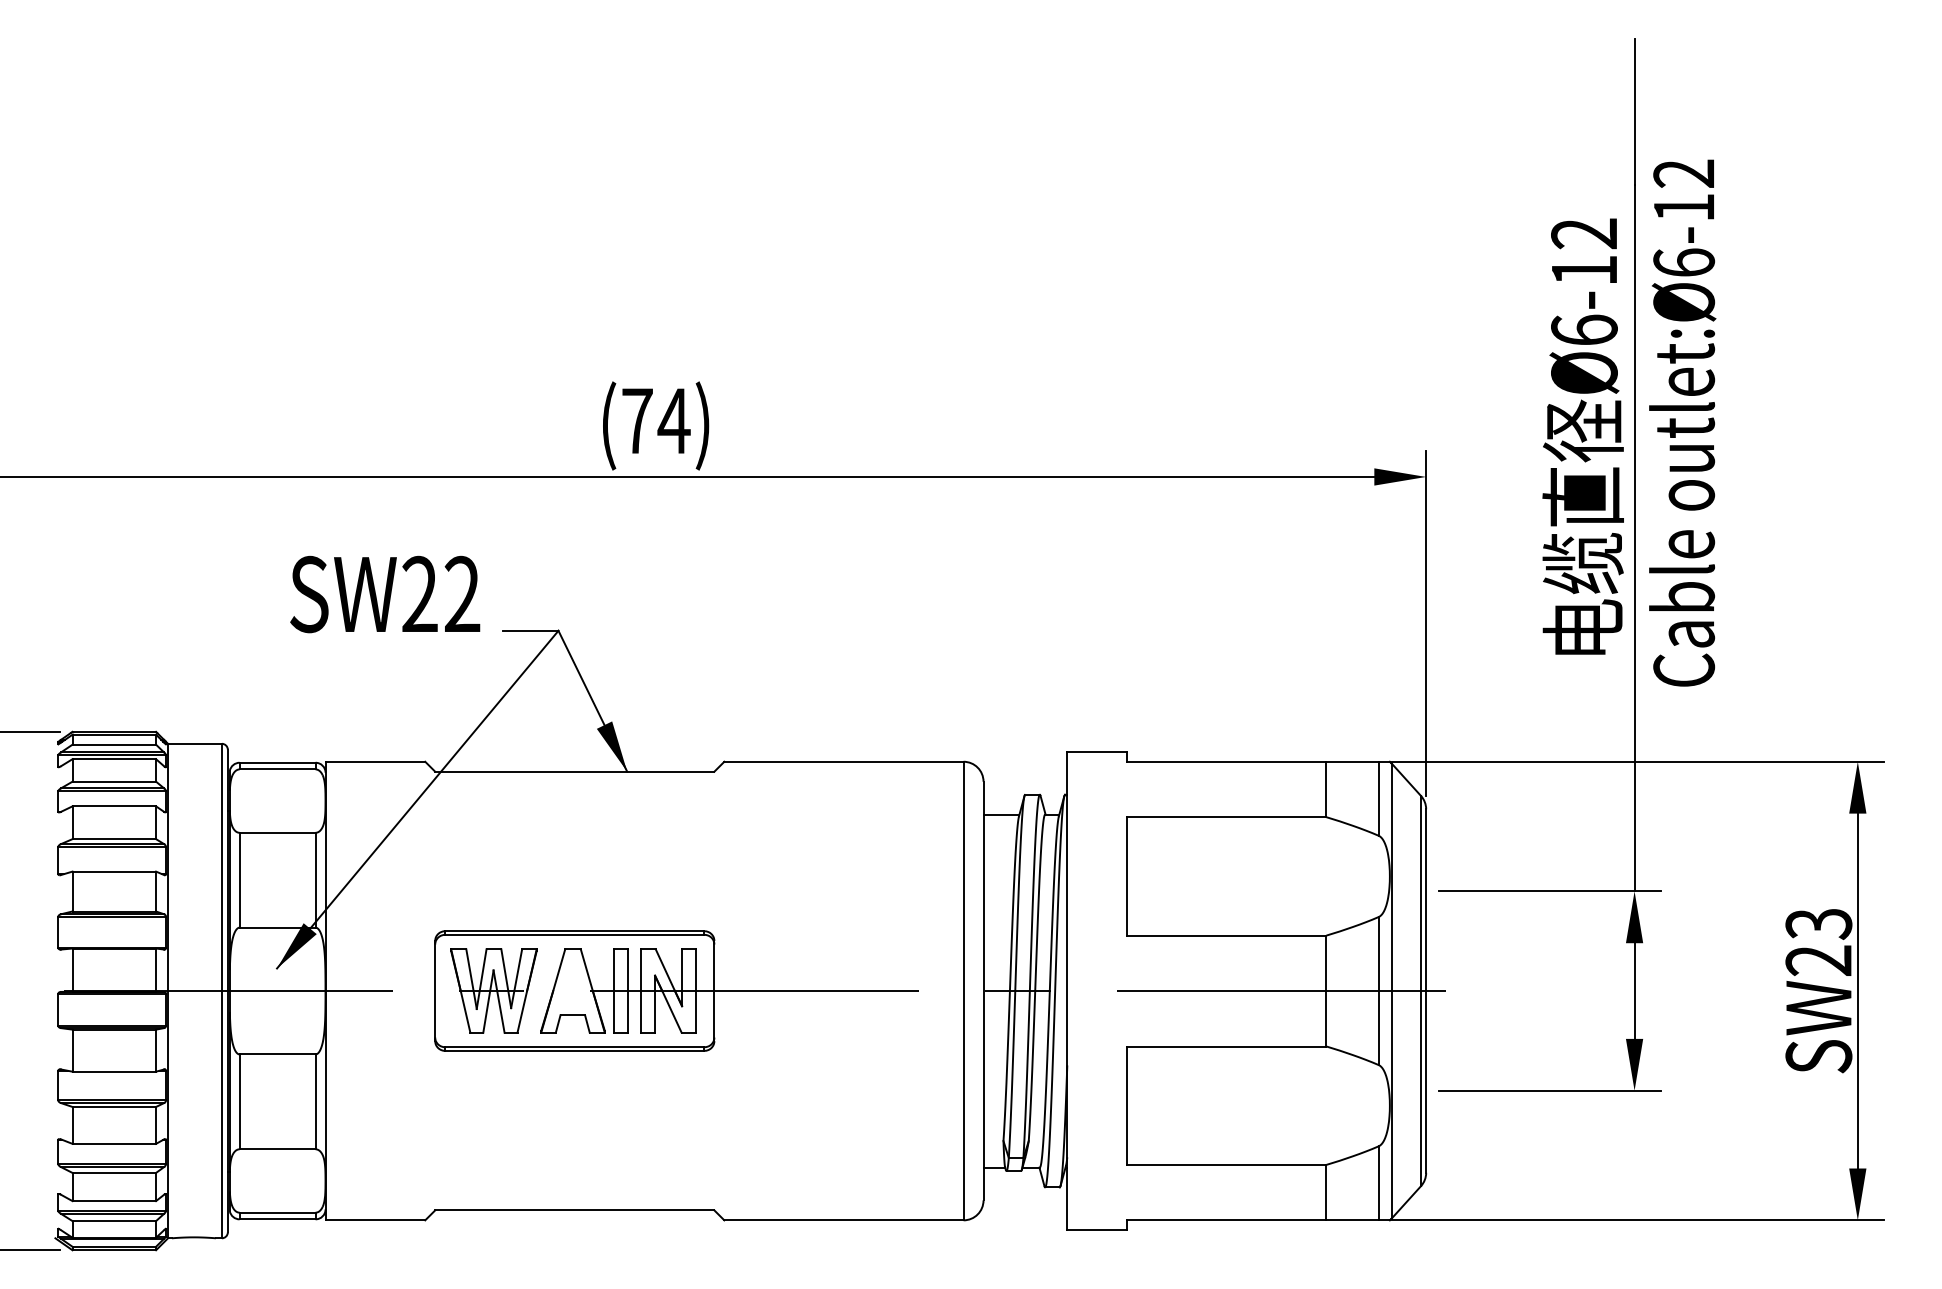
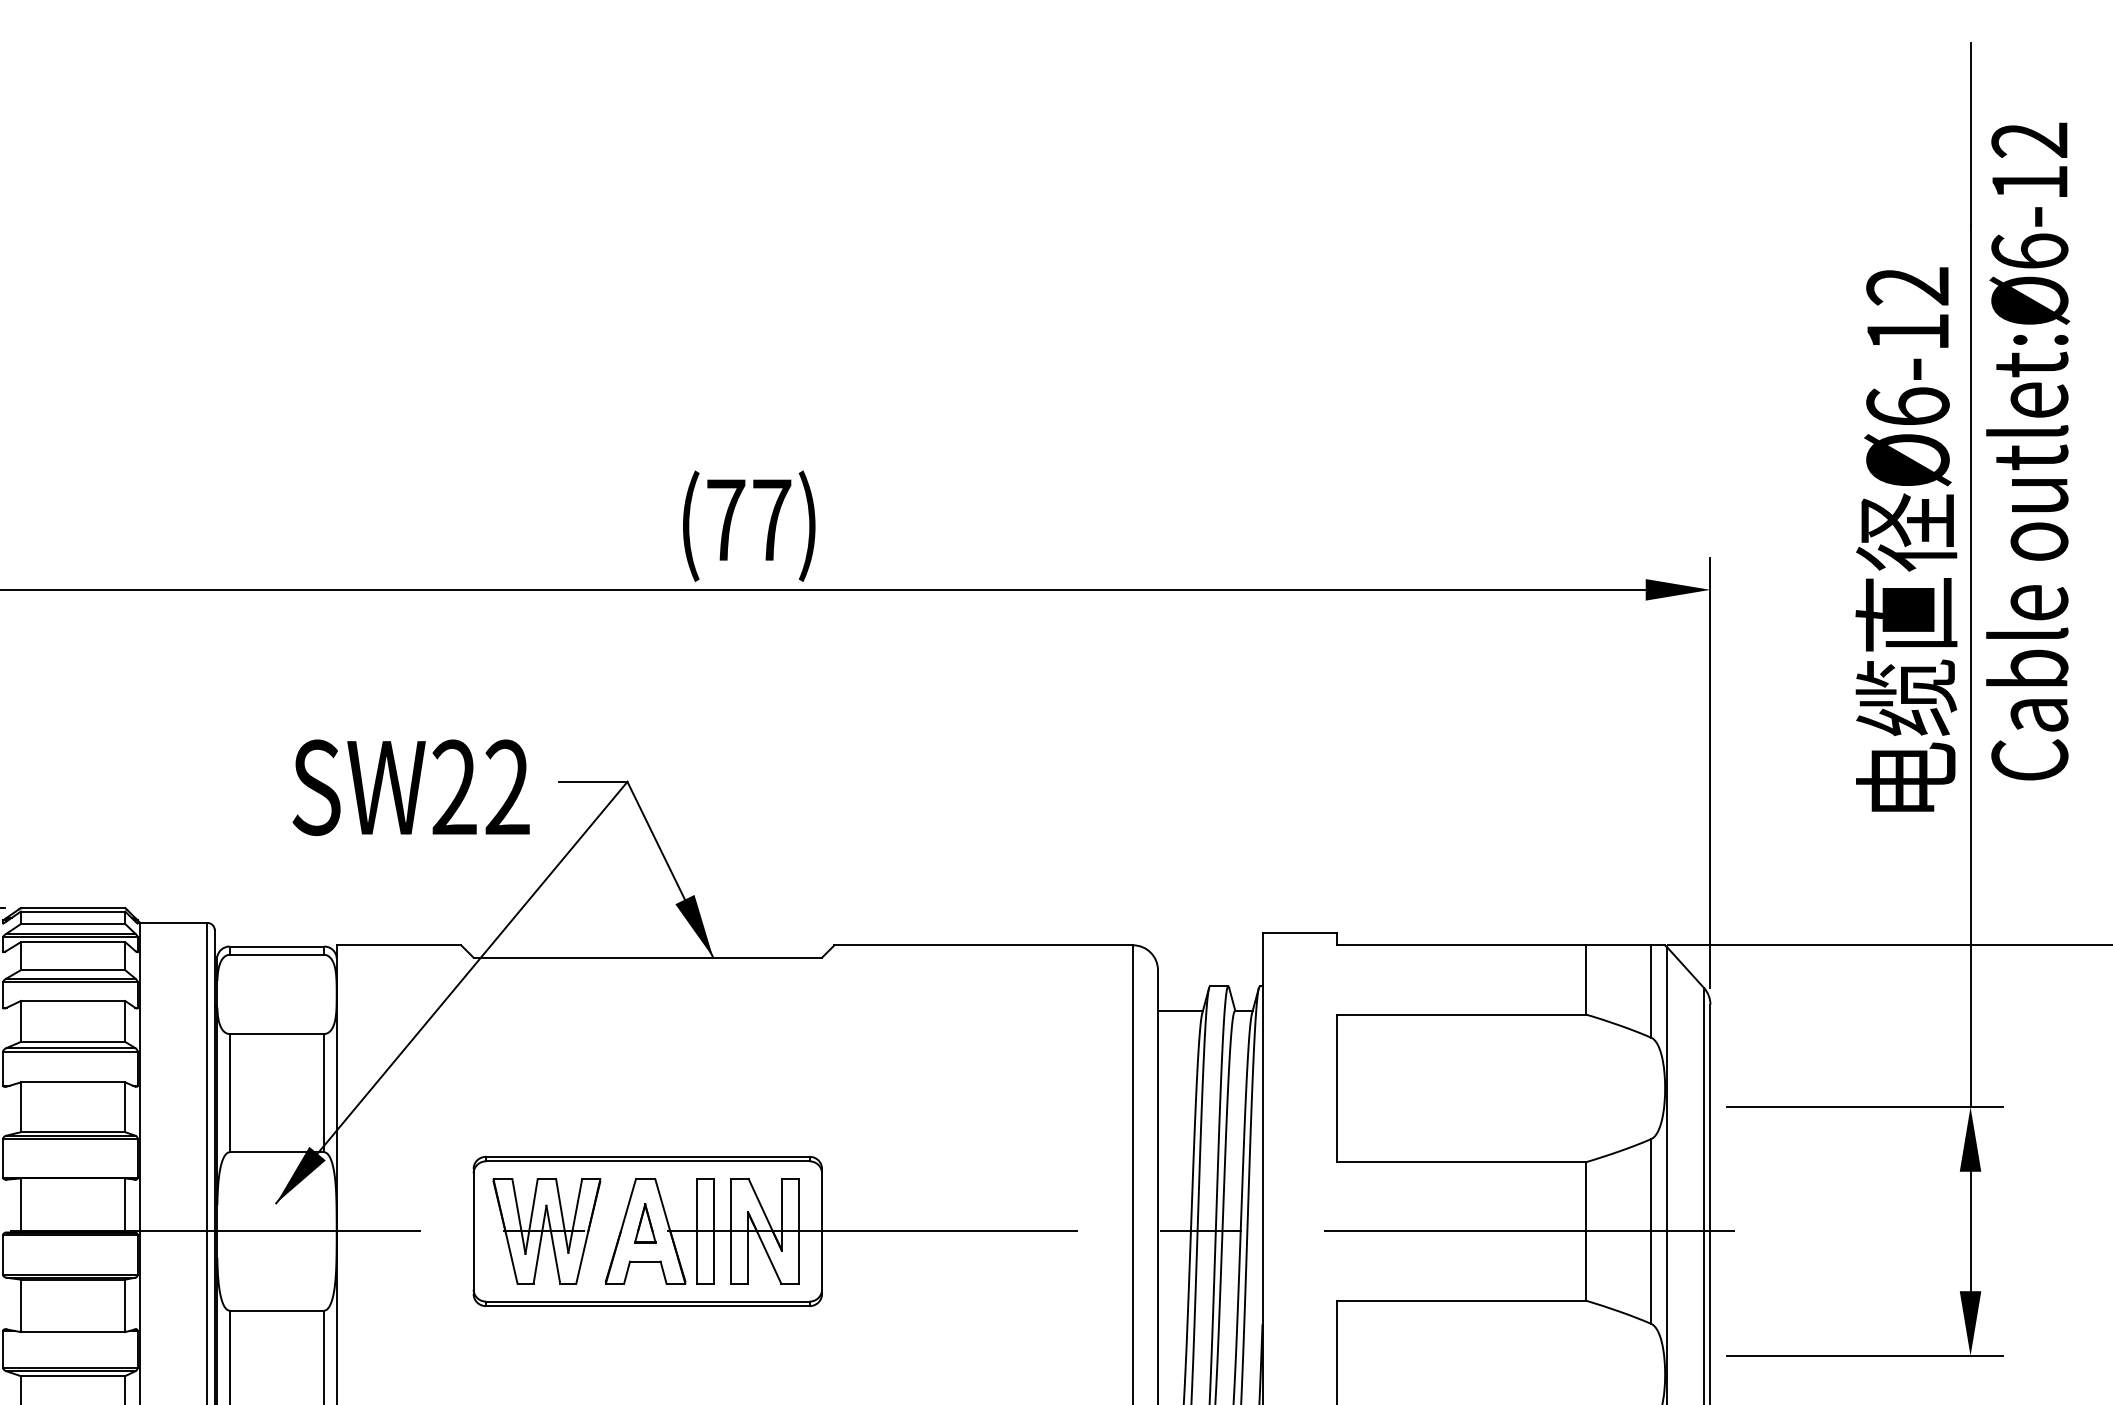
text: (673, 420) -> (771, 519), (74) -> (77)
text: (1682, 422) -> (2027, 450), moved
text: (385, 594) -> (411, 787), moved
part: (572, 984) -> (644, 1223), added

